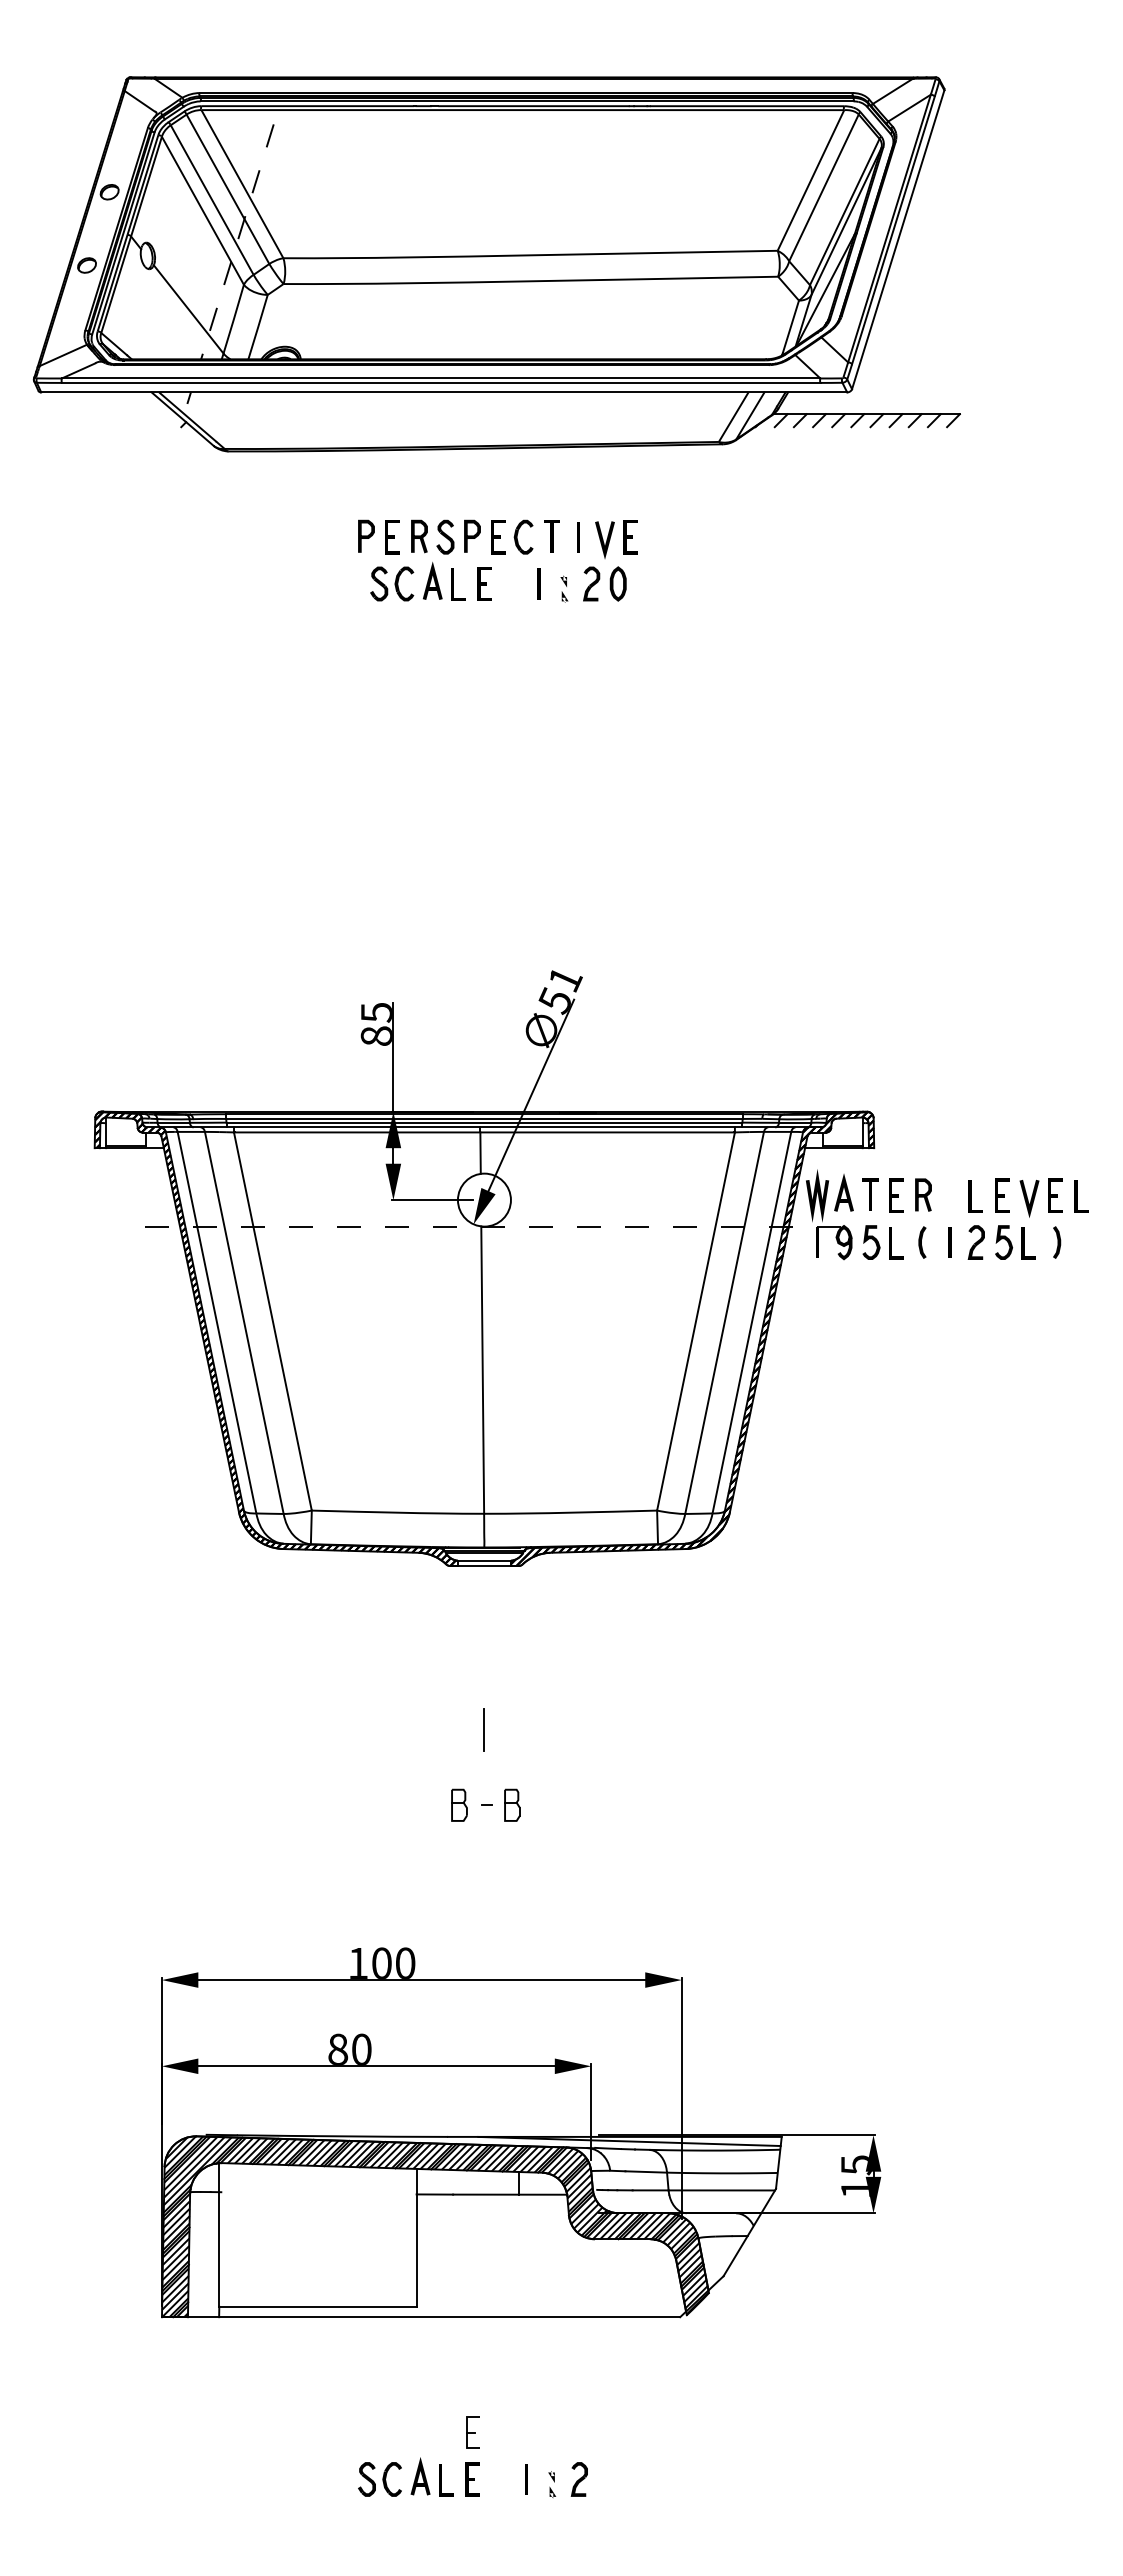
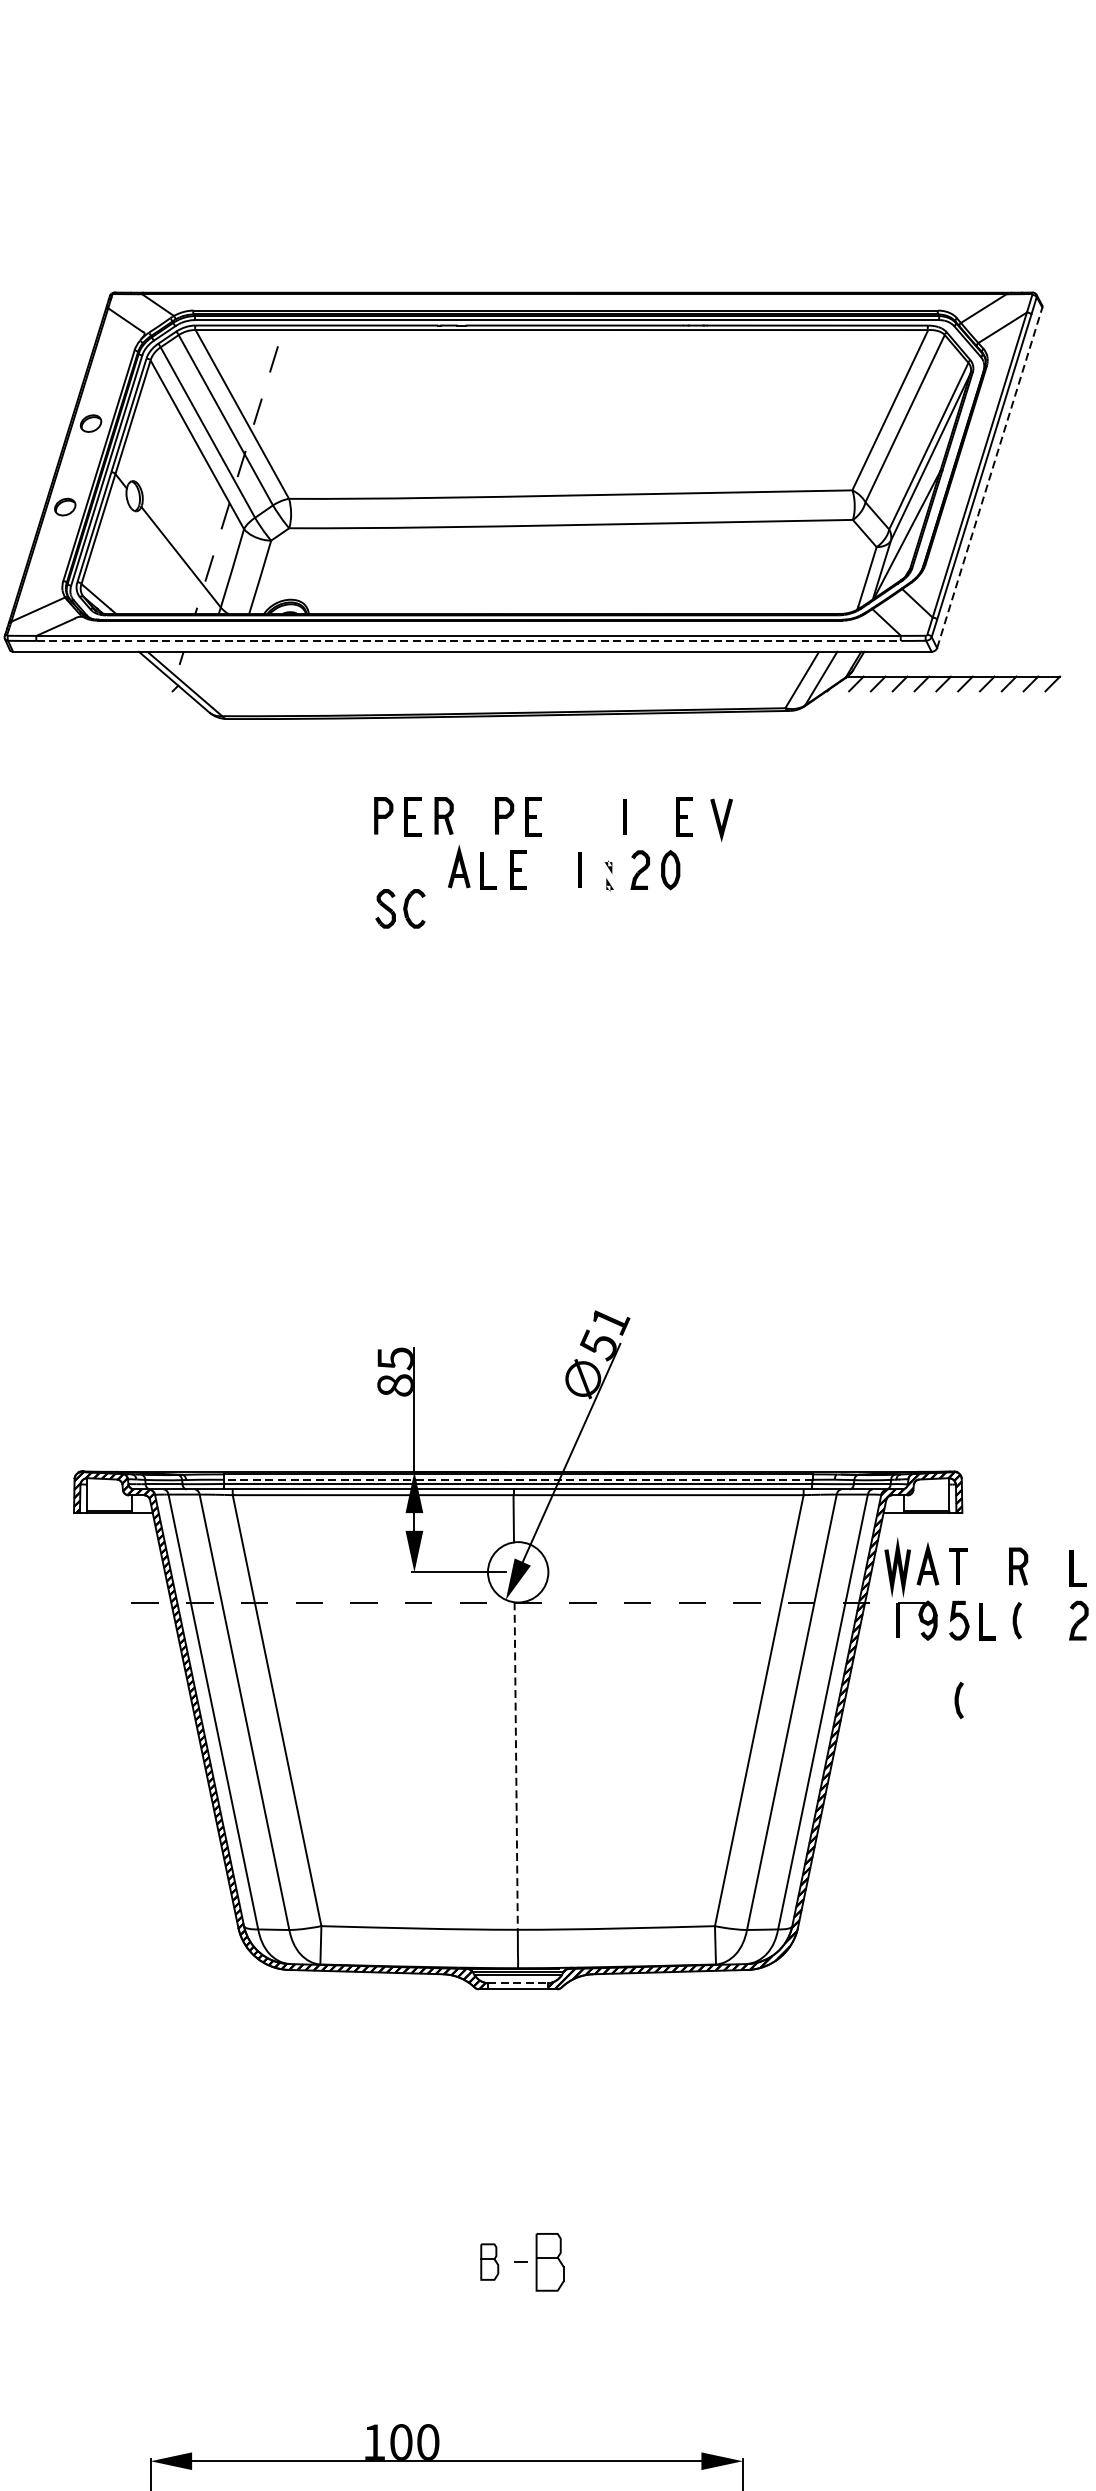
line: (898, 239) -> (990, 477), solid -> dashed
line: (441, 382) -> (469, 640), solid -> dashed
part: (445, 536) -> (473, 815), removed
part: (523, 536) -> (562, 815), removed
part: (551, 536) -> (594, 815), removed
line: (603, 540) -> (719, 820), moved
part: (392, 583) -> (400, 908), moved
line: (483, 1118) -> (517, 1479), solid -> dashed
part: (896, 1195) -> (987, 1567), removed
line: (949, 1242) -> (1048, 1620), removed
curve: (870, 1312) -> (958, 1700), added
line: (482, 1370) -> (515, 1766), solid -> dashed
line: (484, 1560) -> (518, 1983), solid -> dashed
line: (484, 1729) -> (518, 2175), removed
part: (512, 1804) -> (550, 2261), size x1.6

